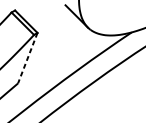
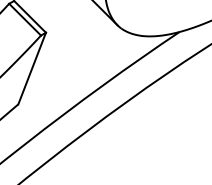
line: (28, 58) -> (32, 69), dashed -> solid

